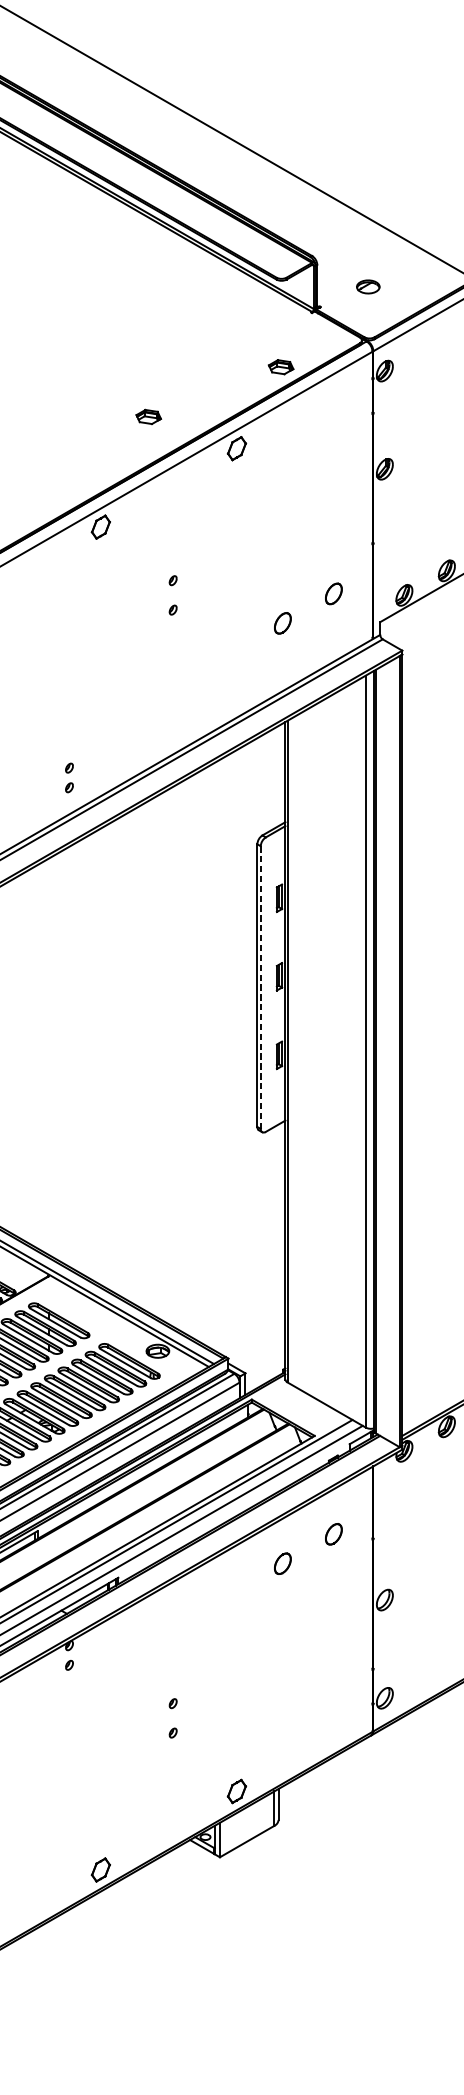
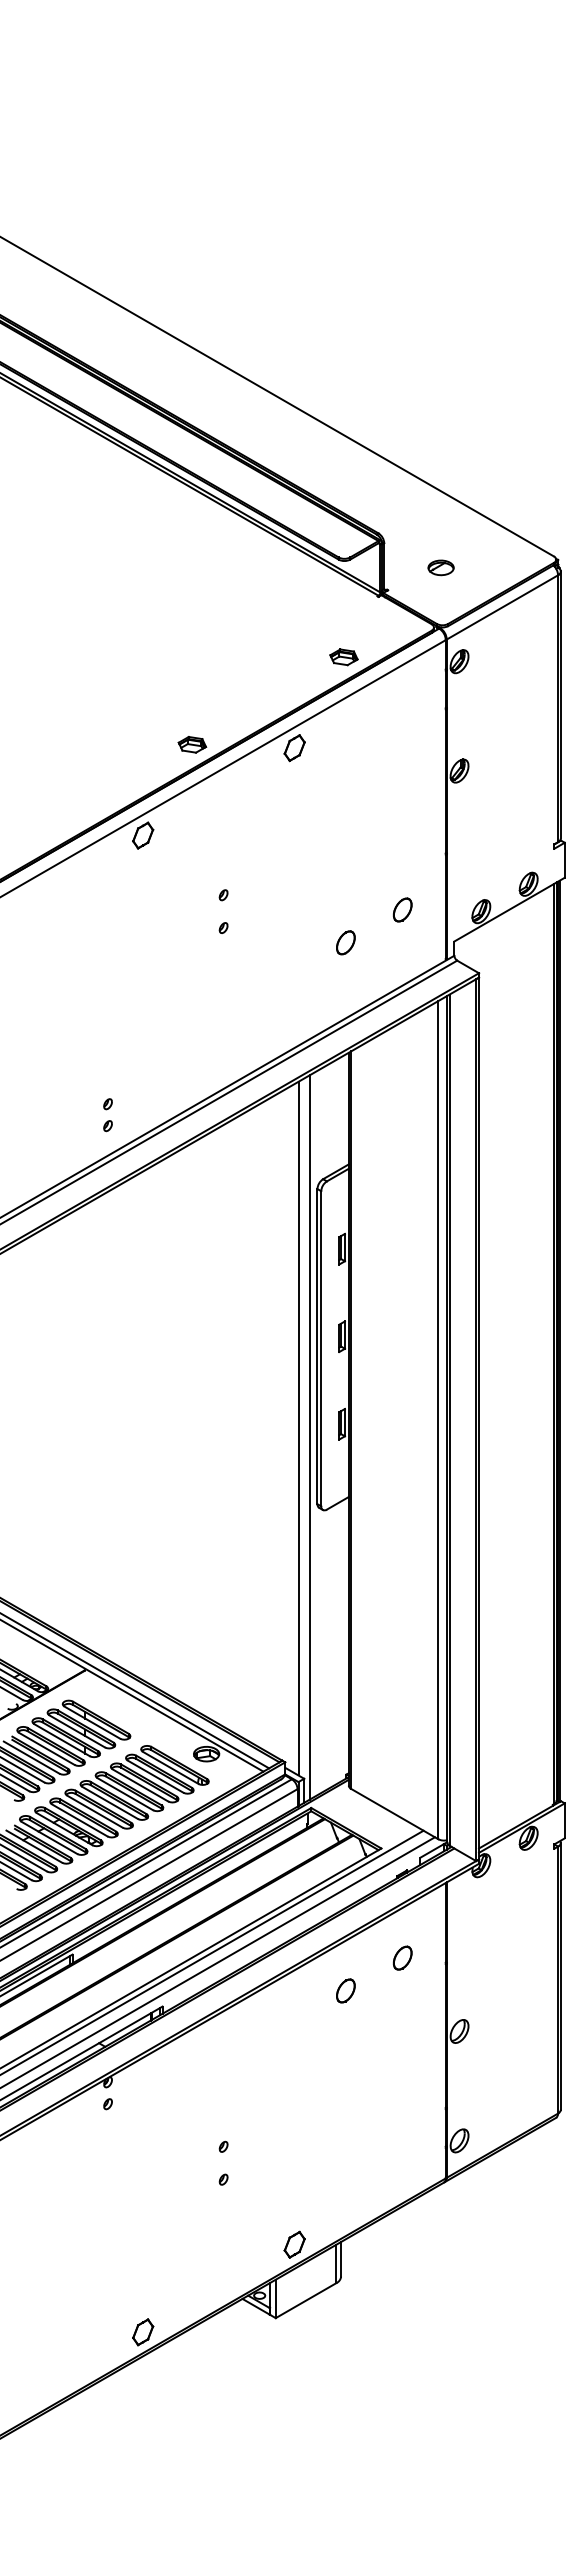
part: (148, 416) -> (192, 744), moved
line: (260, 987) -> (321, 1348), dashed -> solid
line: (240, 1059) -> (298, 1428), added
line: (250, 1067) -> (309, 1437), added

